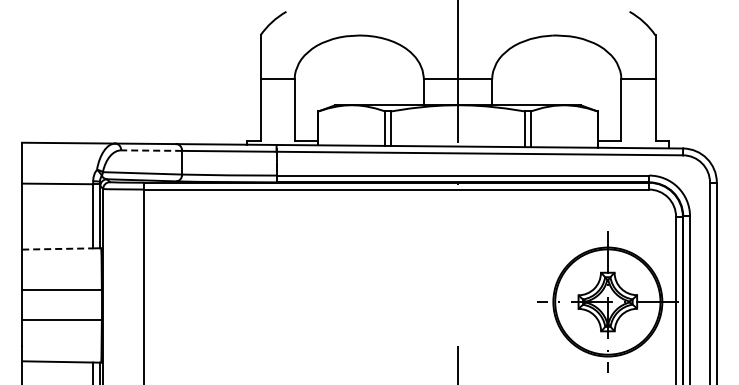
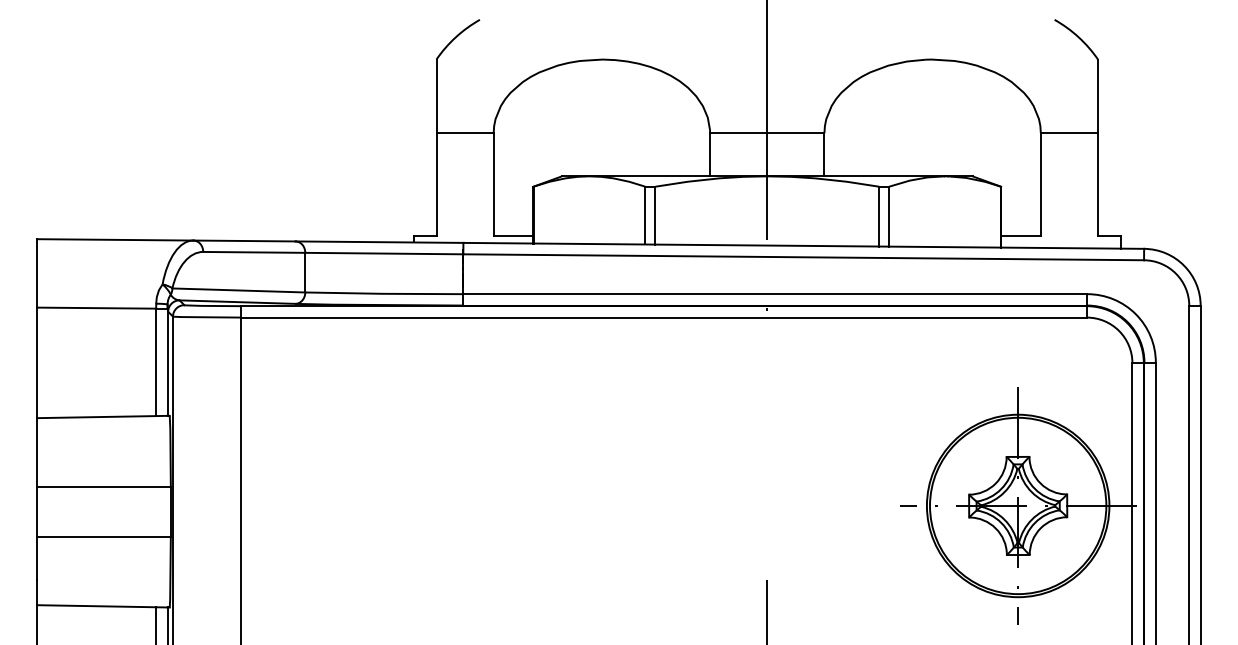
line: (151, 150) -> (253, 252), dashed -> solid
line: (57, 248) -> (96, 416), dashed -> solid

